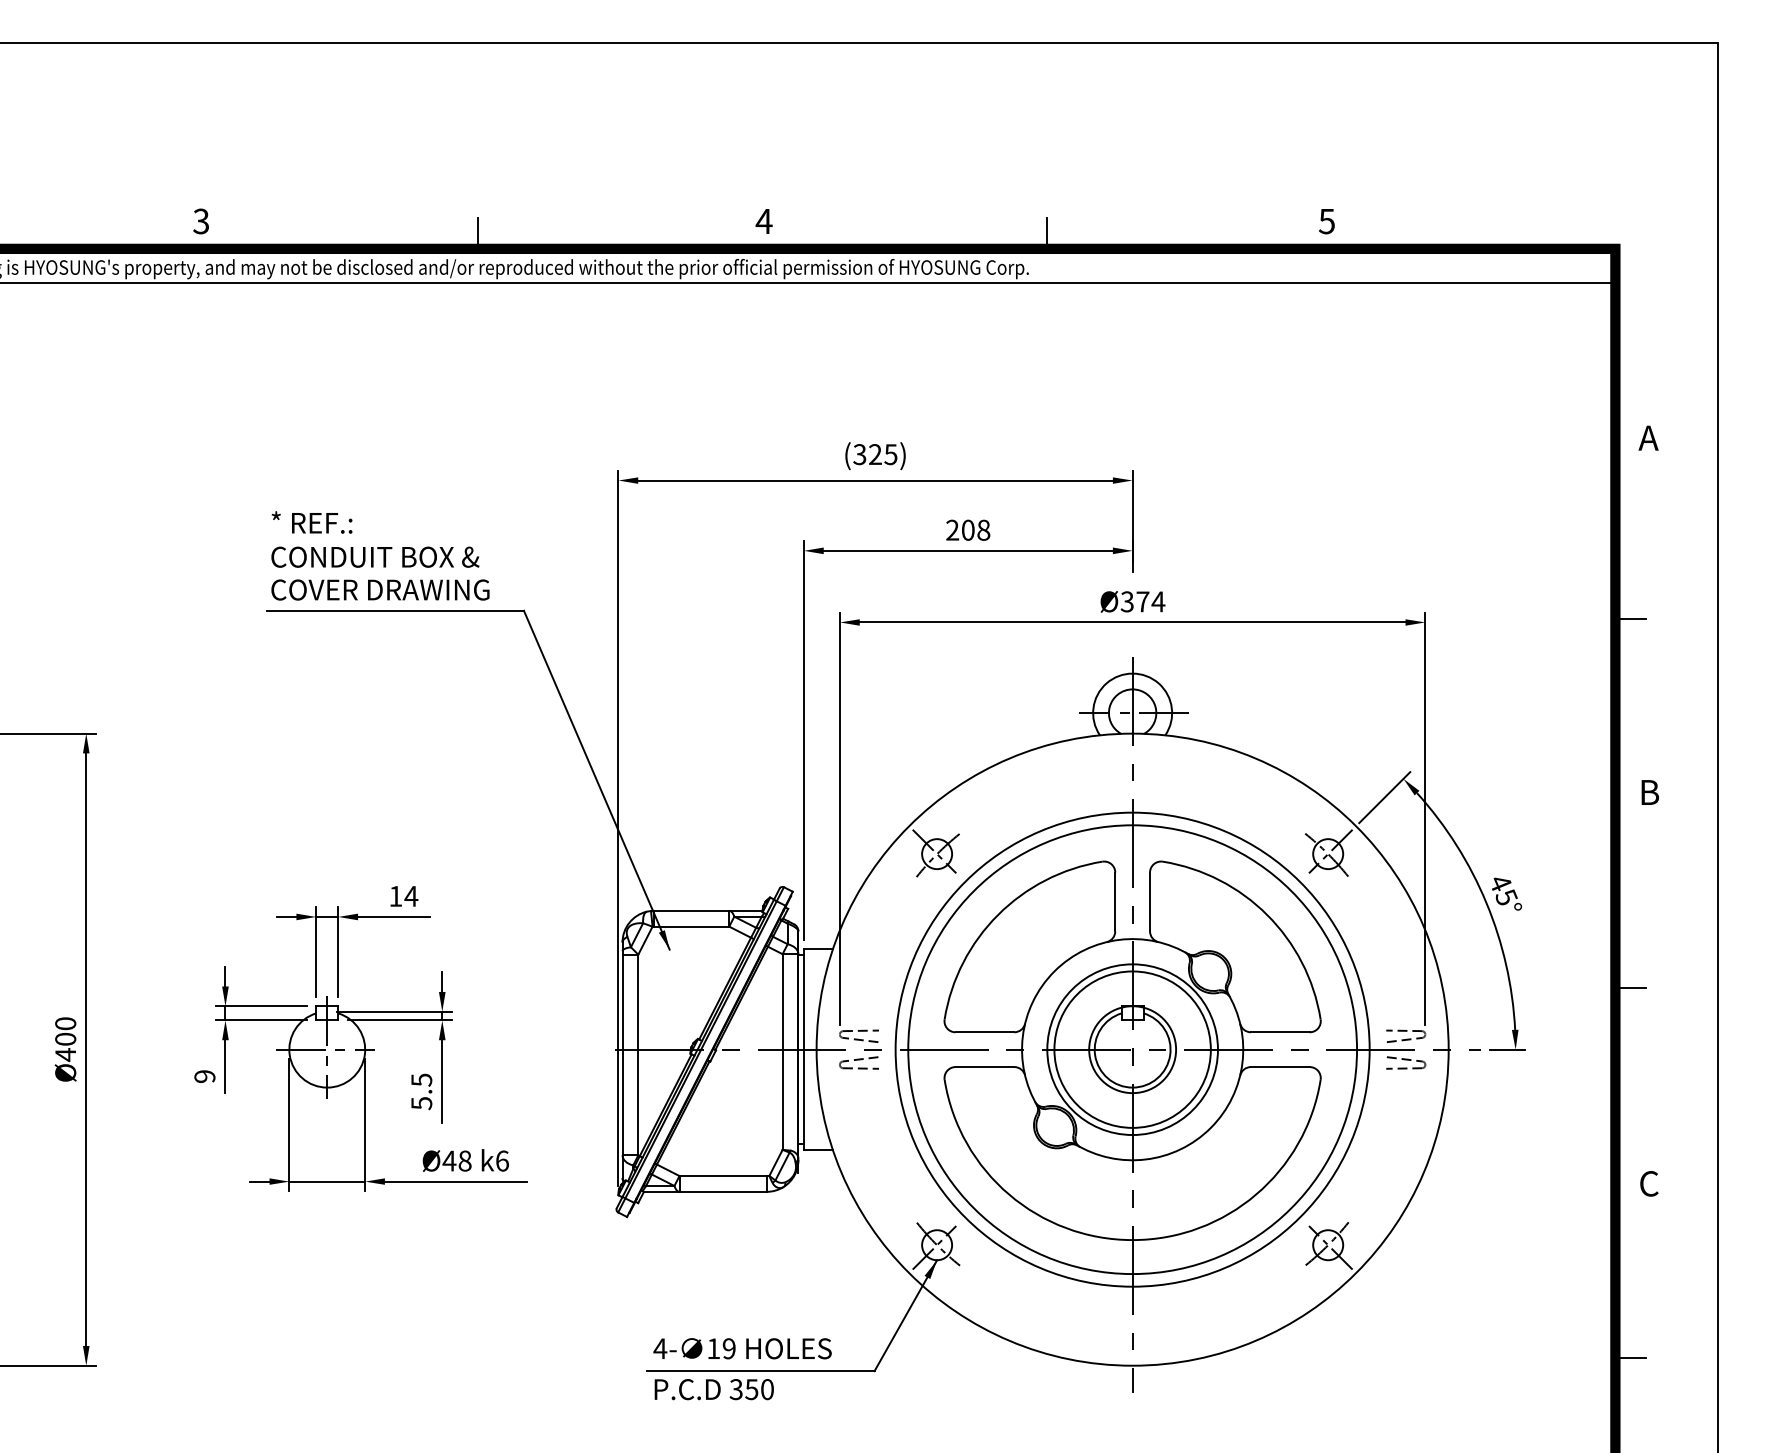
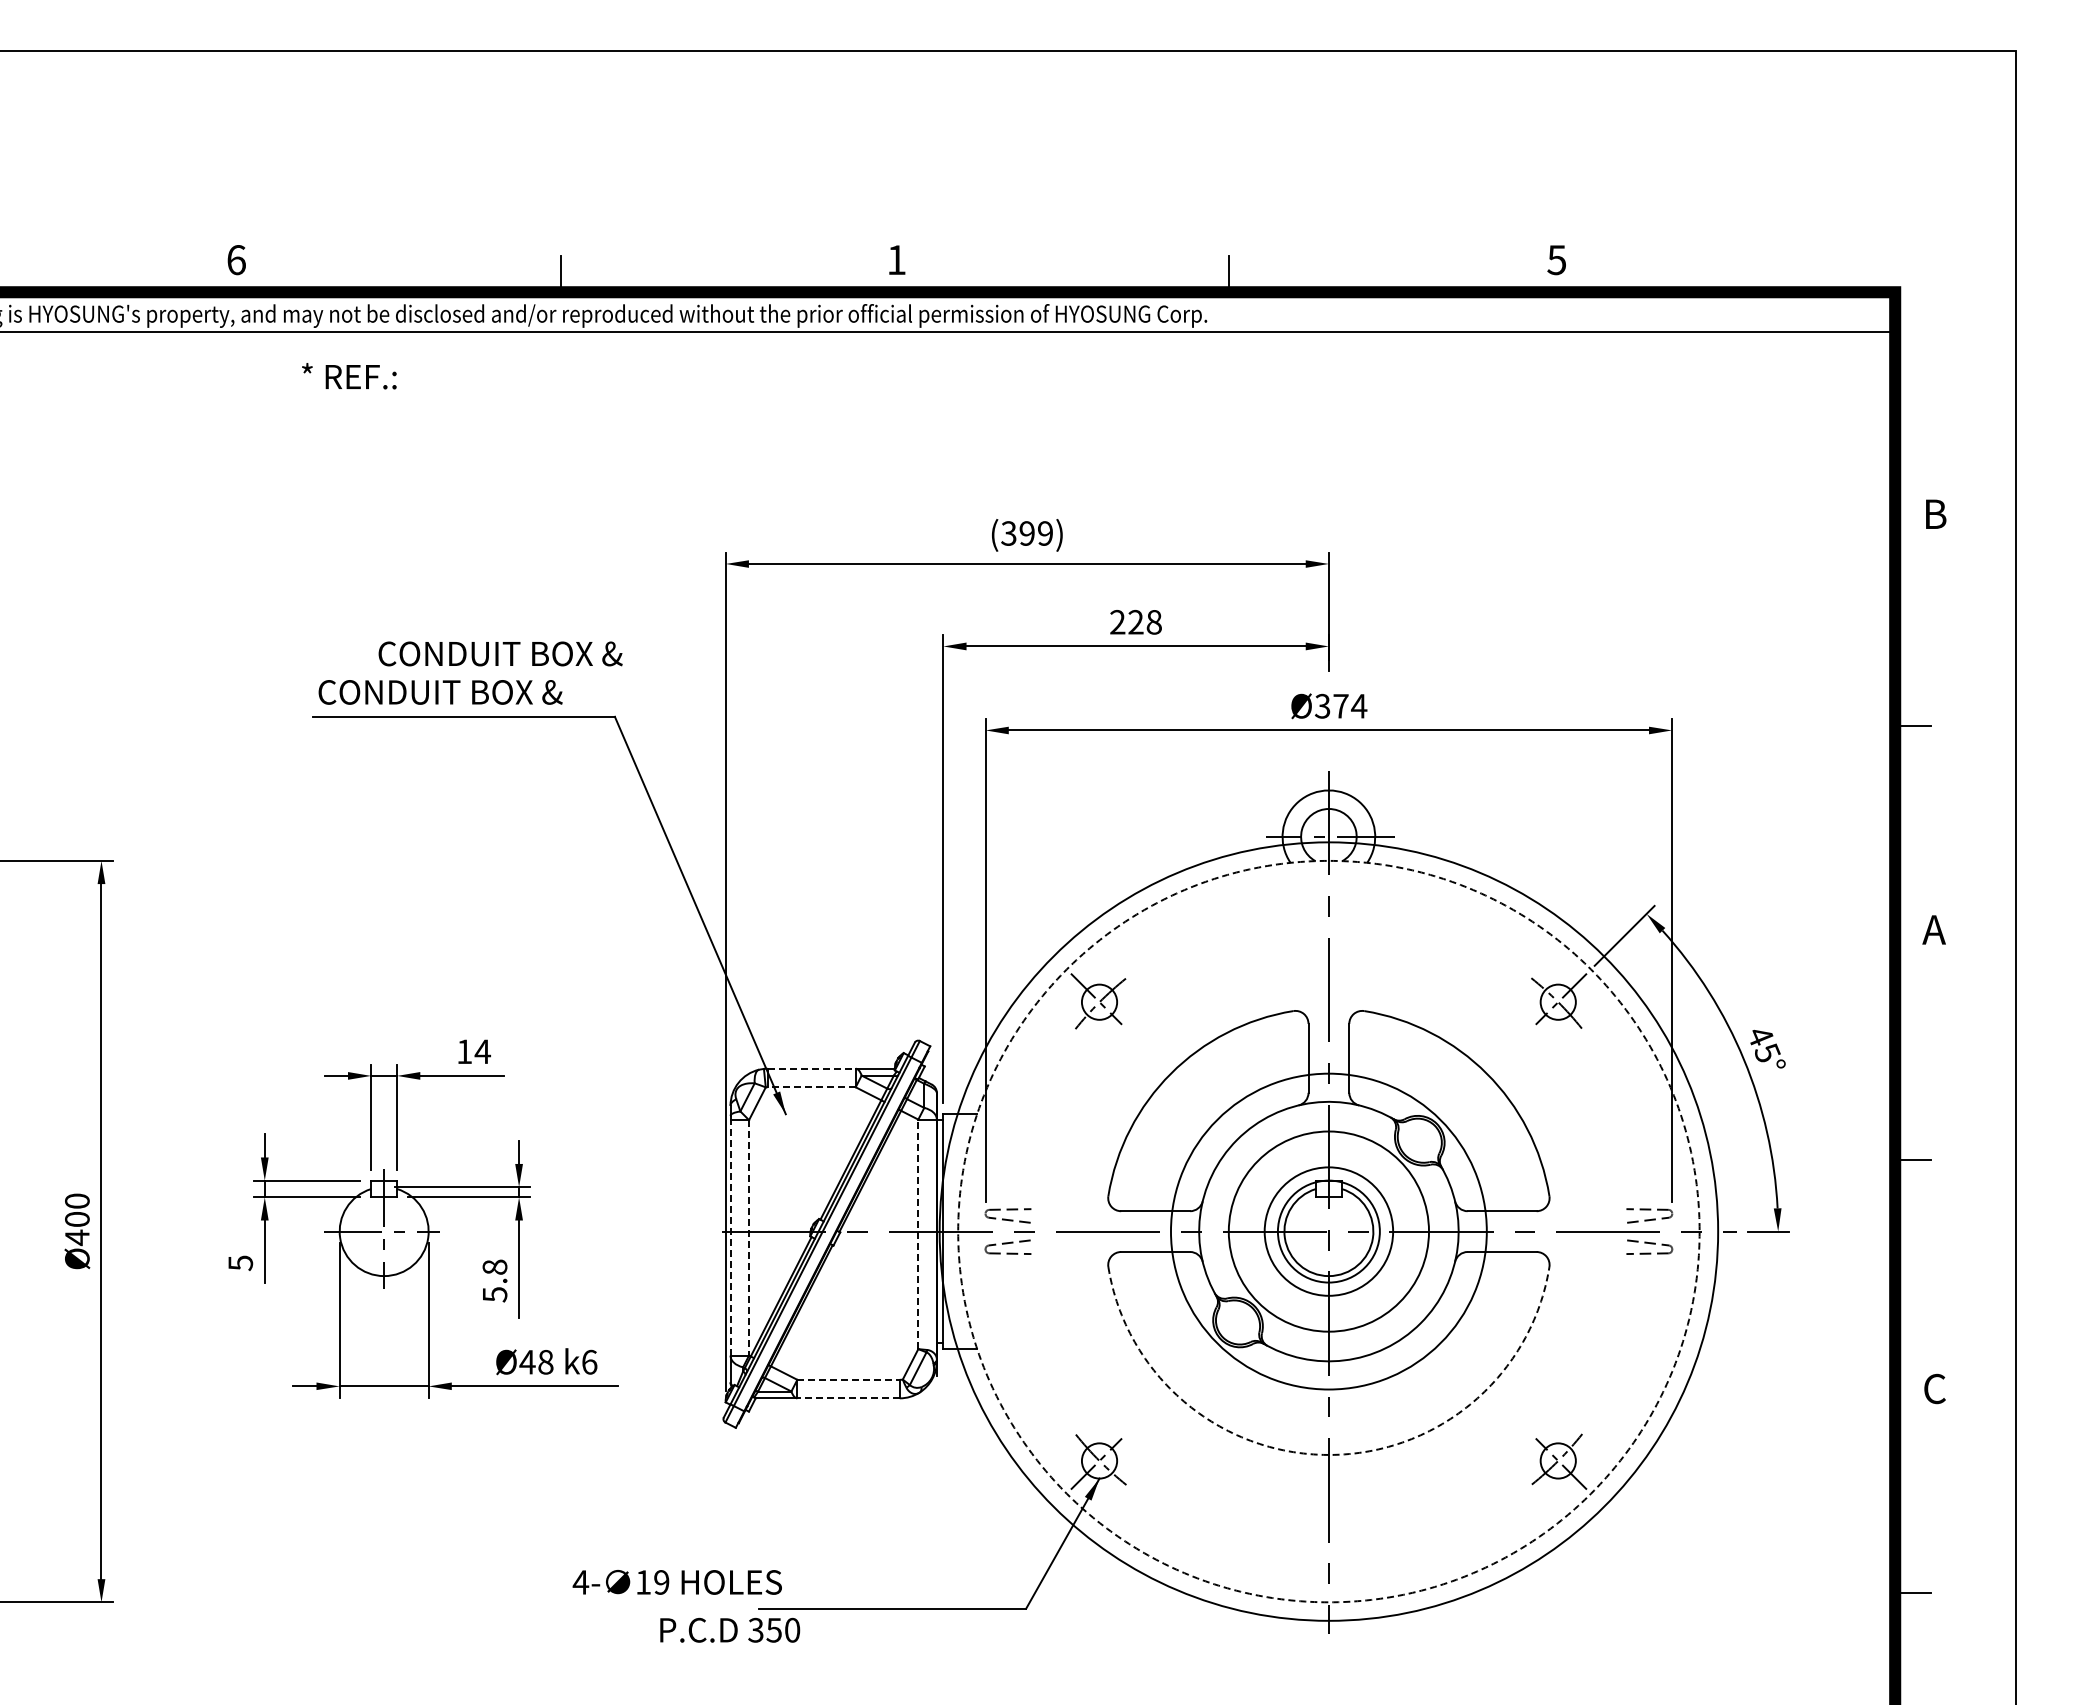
text: (764, 220) -> (896, 259), 4 -> 1
text: (201, 221) -> (236, 260), 3 -> 6
text: (1648, 437) -> (1934, 513), A -> B
text: (882, 454) -> (1035, 533), (325) -> (399)
text: (312, 522) -> (349, 376), moved
text: (967, 530) -> (1135, 622), 208 -> 228
text: (375, 556) -> (500, 653), moved
text: (399, 590) -> (468, 692), COVER DRAWING -> CONDUIT BOX &
text: (1648, 792) -> (1934, 929), B -> A
line: (692, 910) -> (812, 1068), solid -> dashed
line: (691, 926) -> (811, 1087), solid -> dashed
circle: (1132, 1049) -> (1328, 1231), size x0.6
circle: (1132, 1049) -> (1328, 1231), size x0.7
circle: (1132, 1049) -> (1328, 1231), size x1.4
circle: (1132, 1049) -> (1328, 1231), solid -> dashed
line: (782, 1052) -> (918, 1234), solid -> dashed
line: (622, 1054) -> (730, 1237), solid -> dashed
line: (638, 1054) -> (749, 1237), solid -> dashed
text: (204, 1076) -> (240, 1262), 9 -> 5
text: (421, 1080) -> (494, 1267), 5.5 -> 5.8
line: (723, 1175) -> (849, 1379), solid -> dashed
line: (723, 1191) -> (848, 1398), solid -> dashed
arc: (1132, 1239) -> (1328, 1454), solid -> dashed
text: (741, 1348) -> (676, 1582), moved
text: (714, 1388) -> (730, 1629), moved

